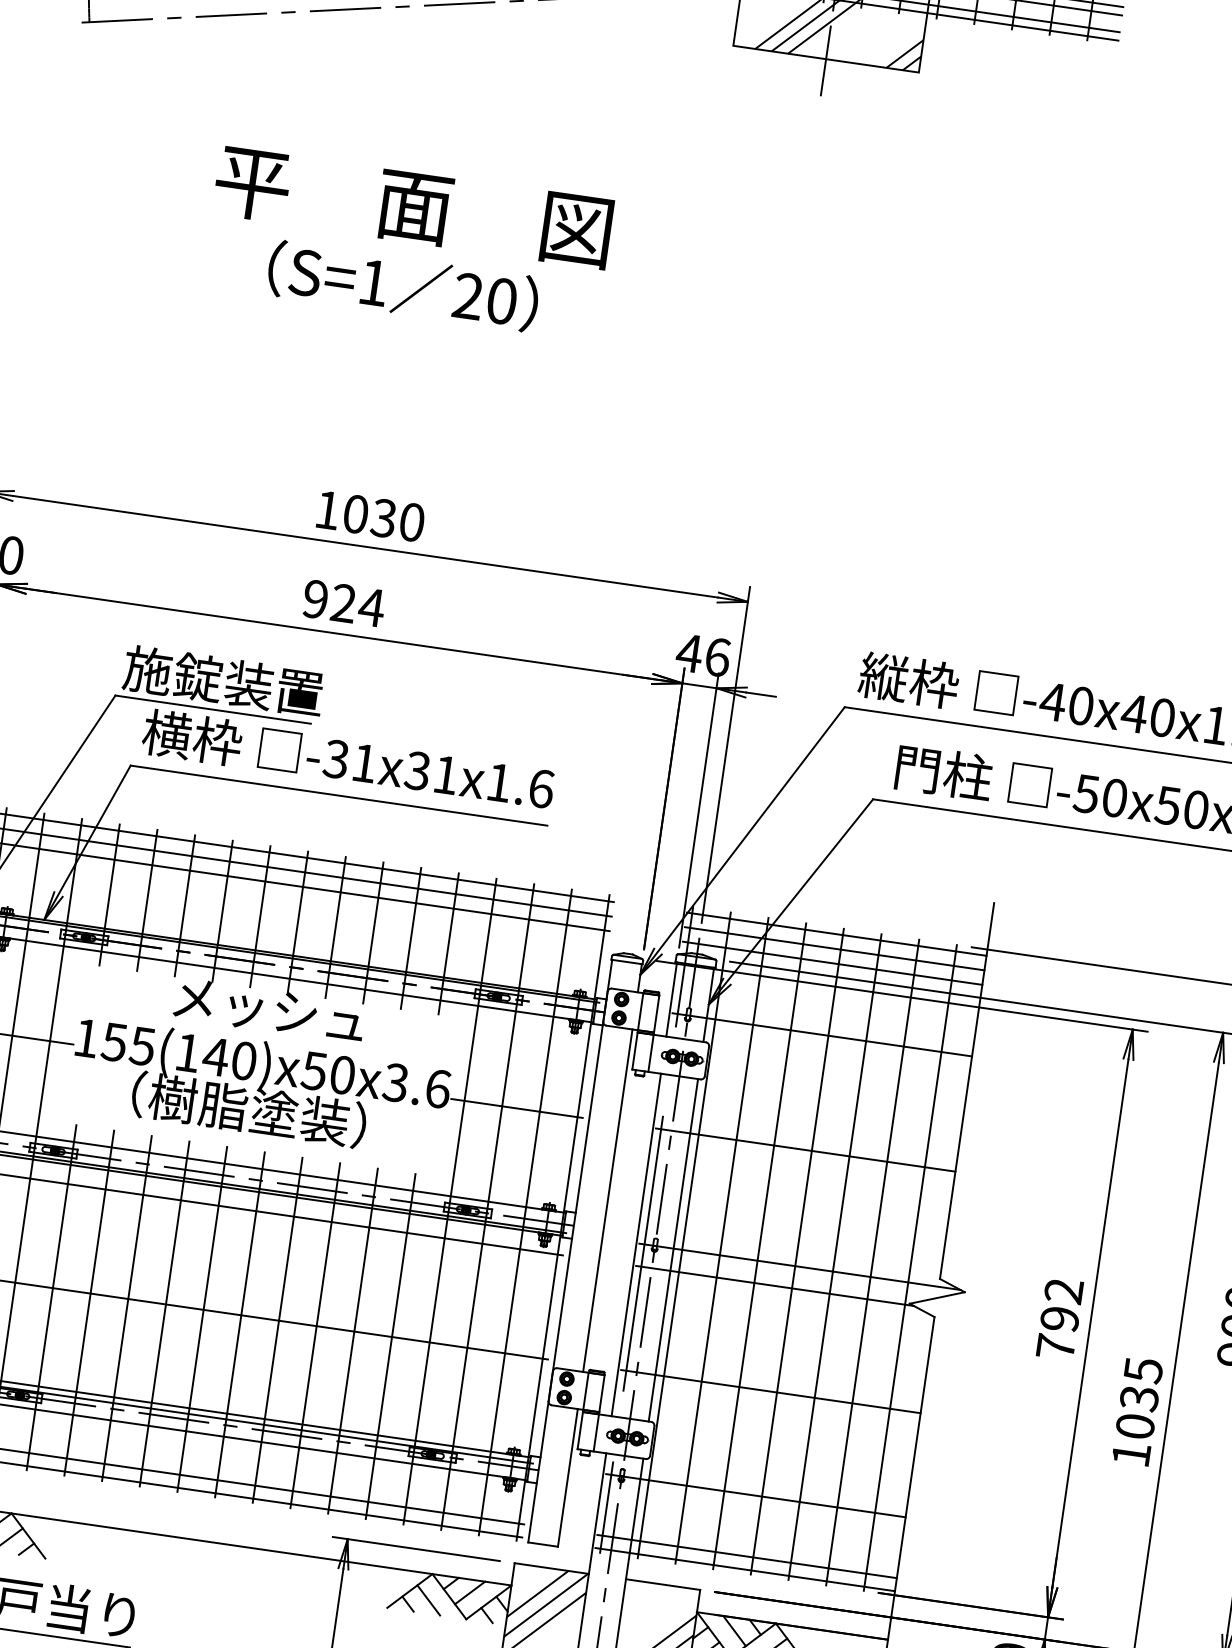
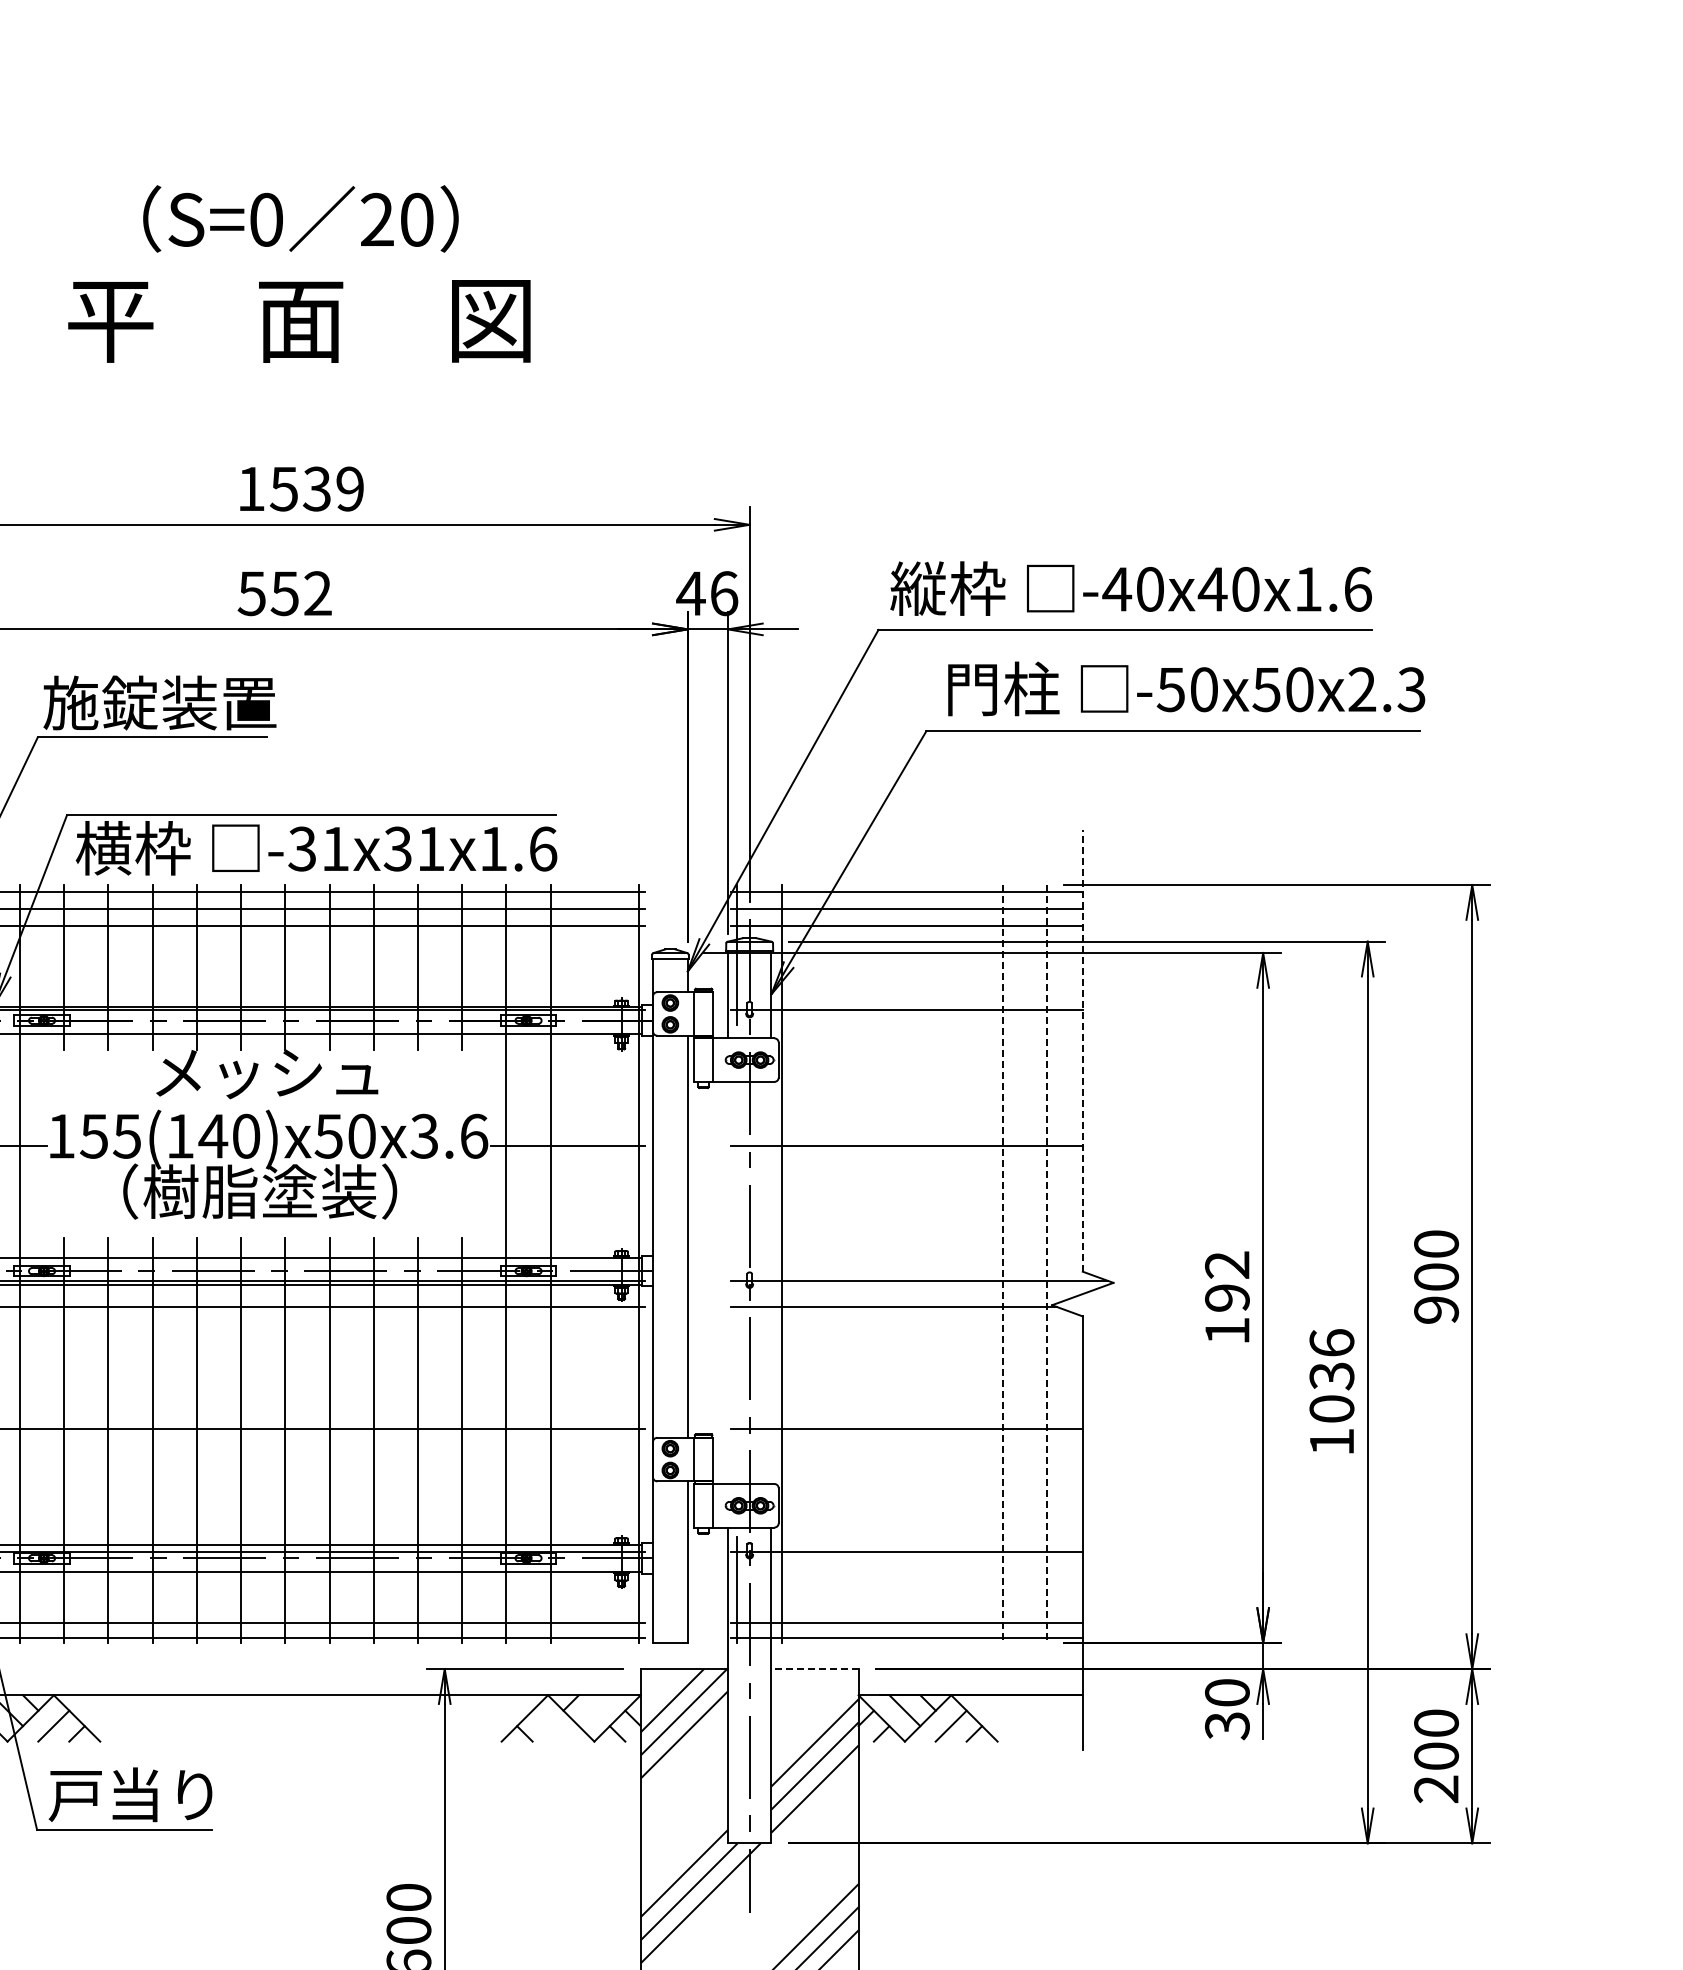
text: (413, 207) -> (299, 321), moved
text: (373, 282) -> (266, 219), S=1 -> S=0
text: (383, 517) -> (316, 488), 1030 -> 1539
text: (343, 603) -> (284, 593), 924 -> 552
text: (348, 760) -> (316, 848), moved
line: (966, 1091) -> (1082, 1051), solid -> dashed
line: (525, 1212) -> (594, 1263), removed
line: (721, 1240) -> (825, 1263), removed
line: (636, 1244) -> (727, 1282), removed
line: (759, 1245) -> (869, 1263), removed
line: (673, 1249) -> (771, 1282), removed
line: (797, 1251) -> (914, 1263), removed
line: (643, 1253) -> (737, 1291), removed
line: (835, 1256) -> (958, 1263), removed
line: (872, 1262) -> (1002, 1264), solid -> dashed
line: (909, 1268) -> (1046, 1264), solid -> dashed
text: (1056, 1346) -> (1227, 1330), 792 -> 192
text: (1143, 1370) -> (1331, 1343), 1035 -> 1036
line: (662, 1584) -> (814, 1669), solid -> dashed
line: (469, 1592) -> (593, 1710), removed
line: (428, 1599) -> (547, 1725), removed

